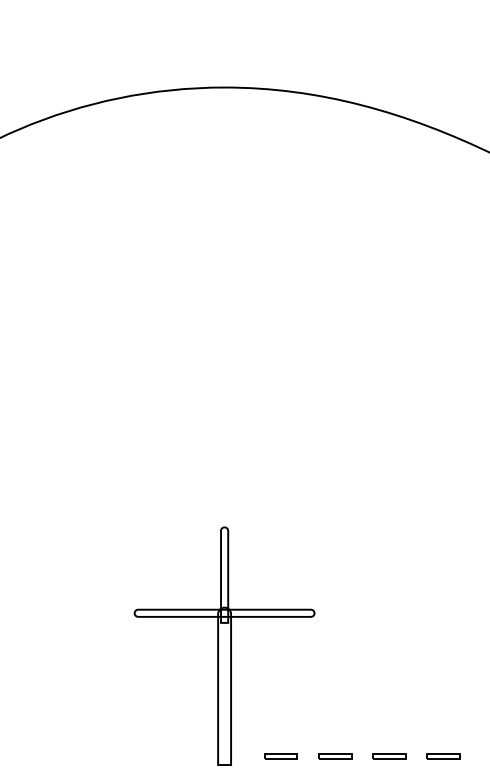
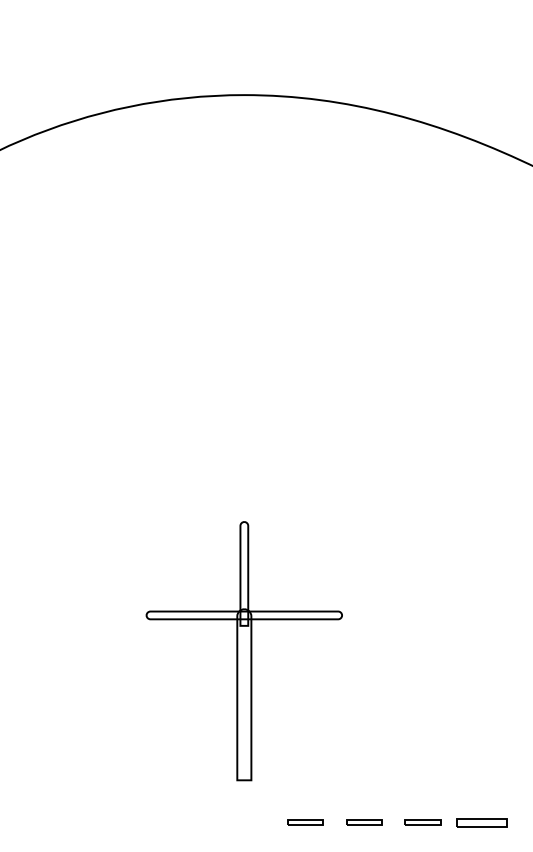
part: (224, 645) -> (244, 650), moved
part: (443, 756) -> (482, 822), size x1.4

